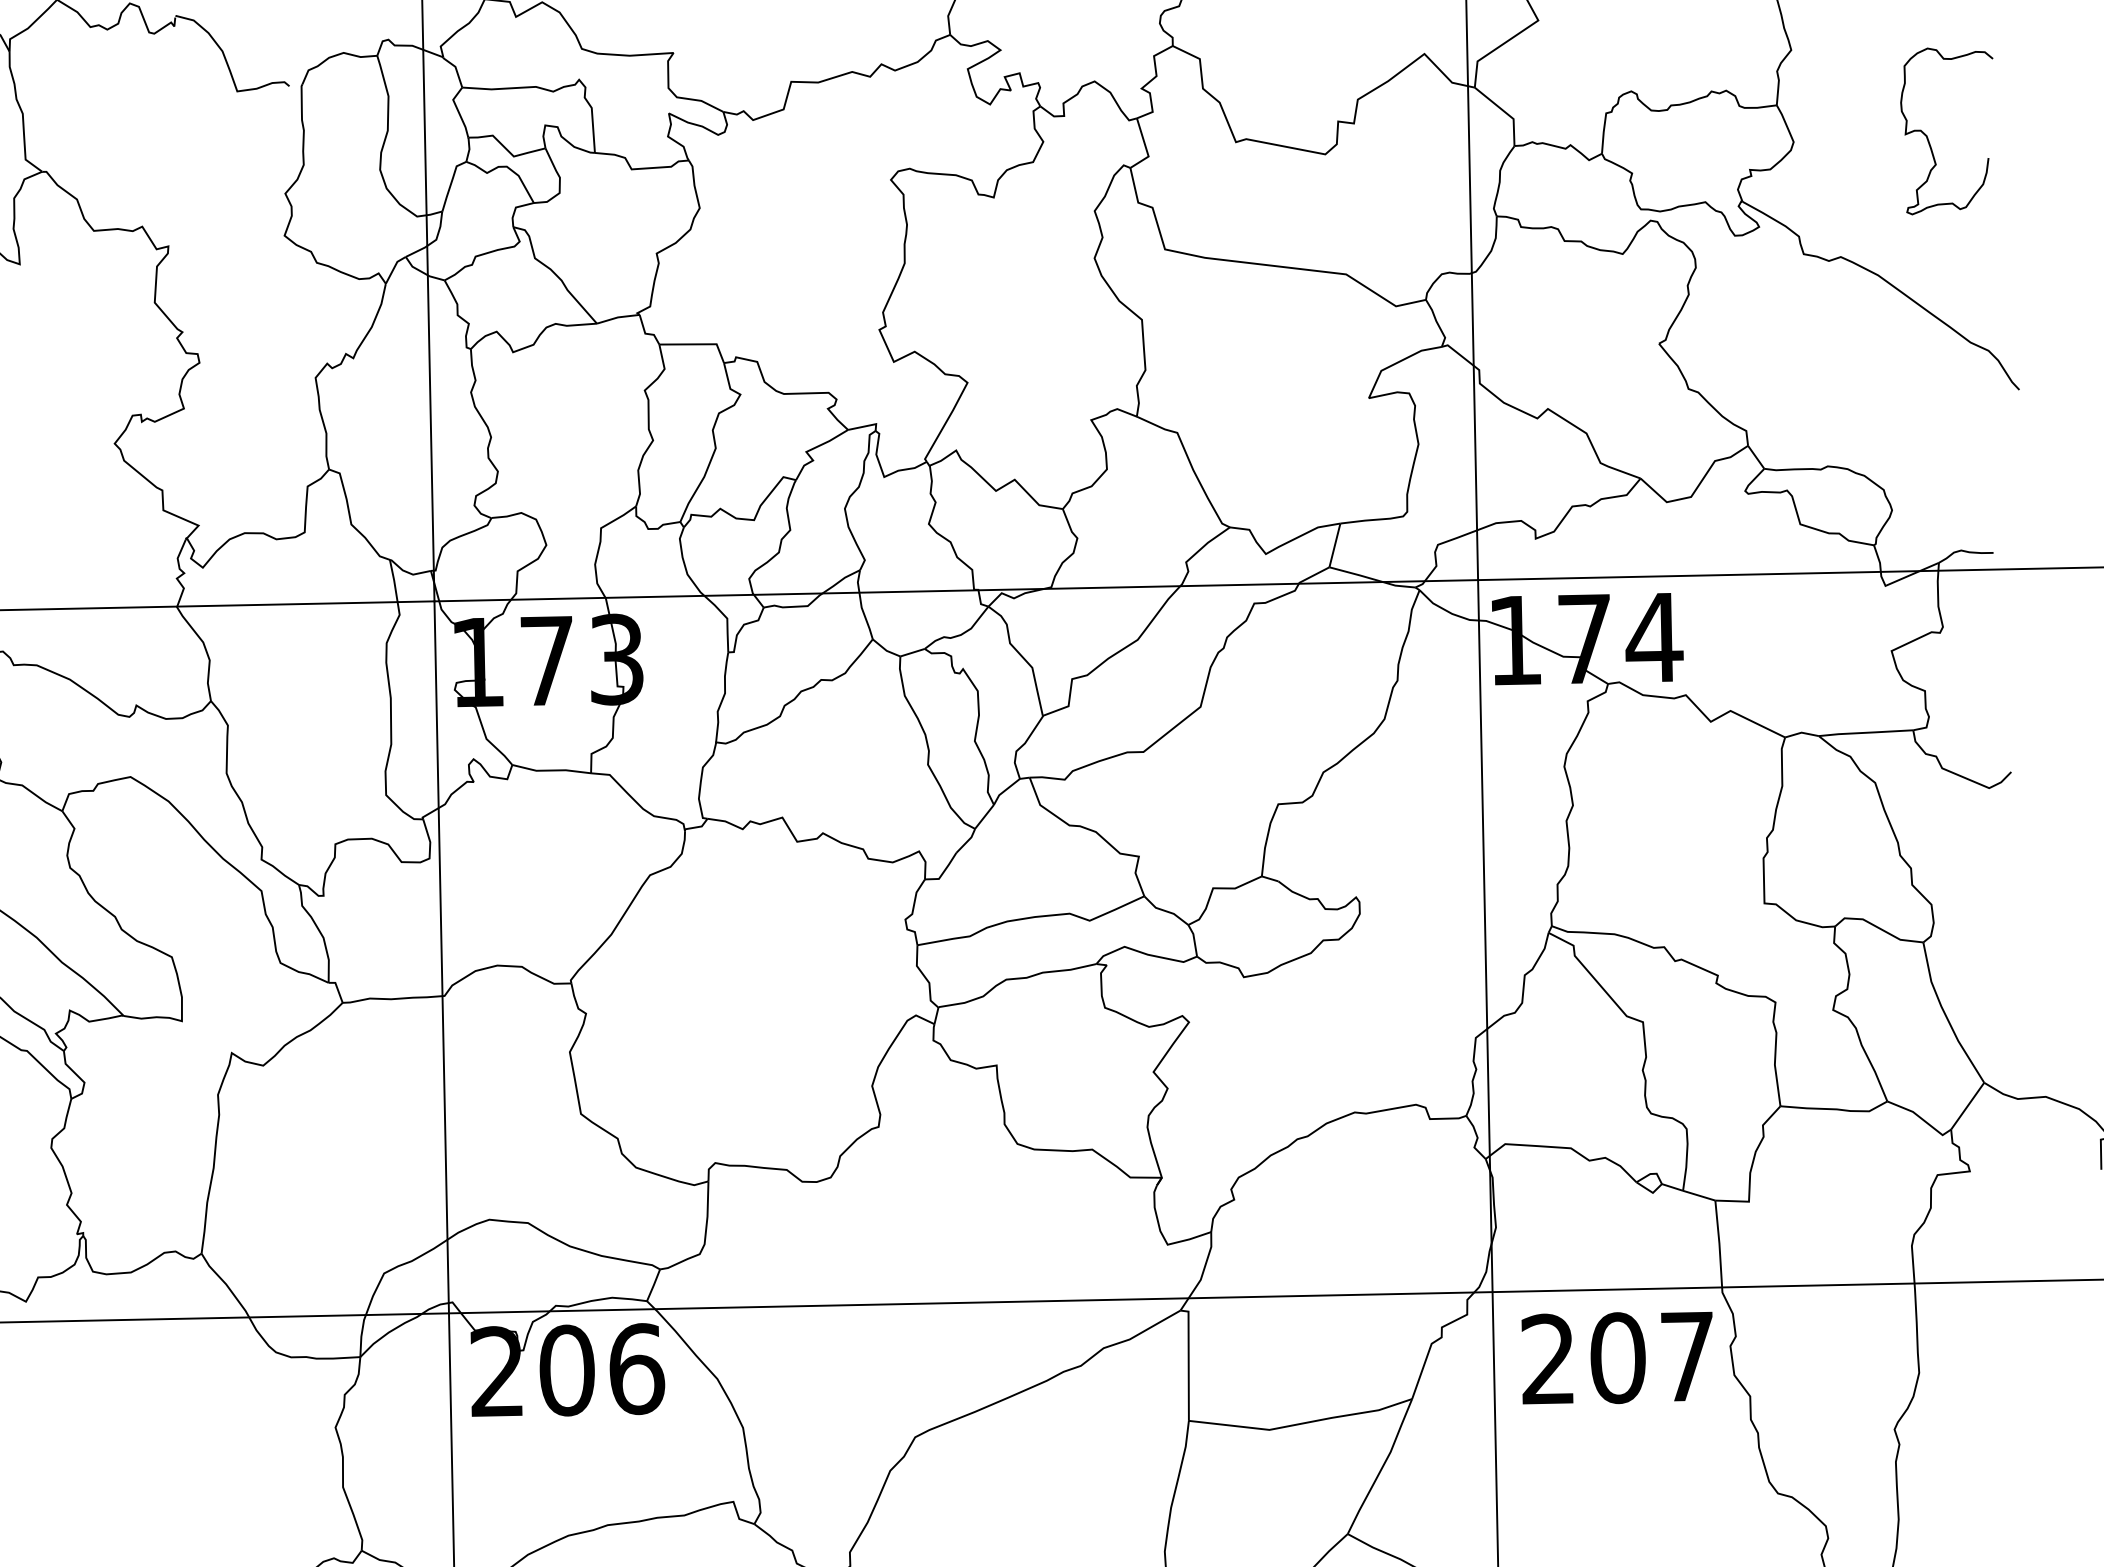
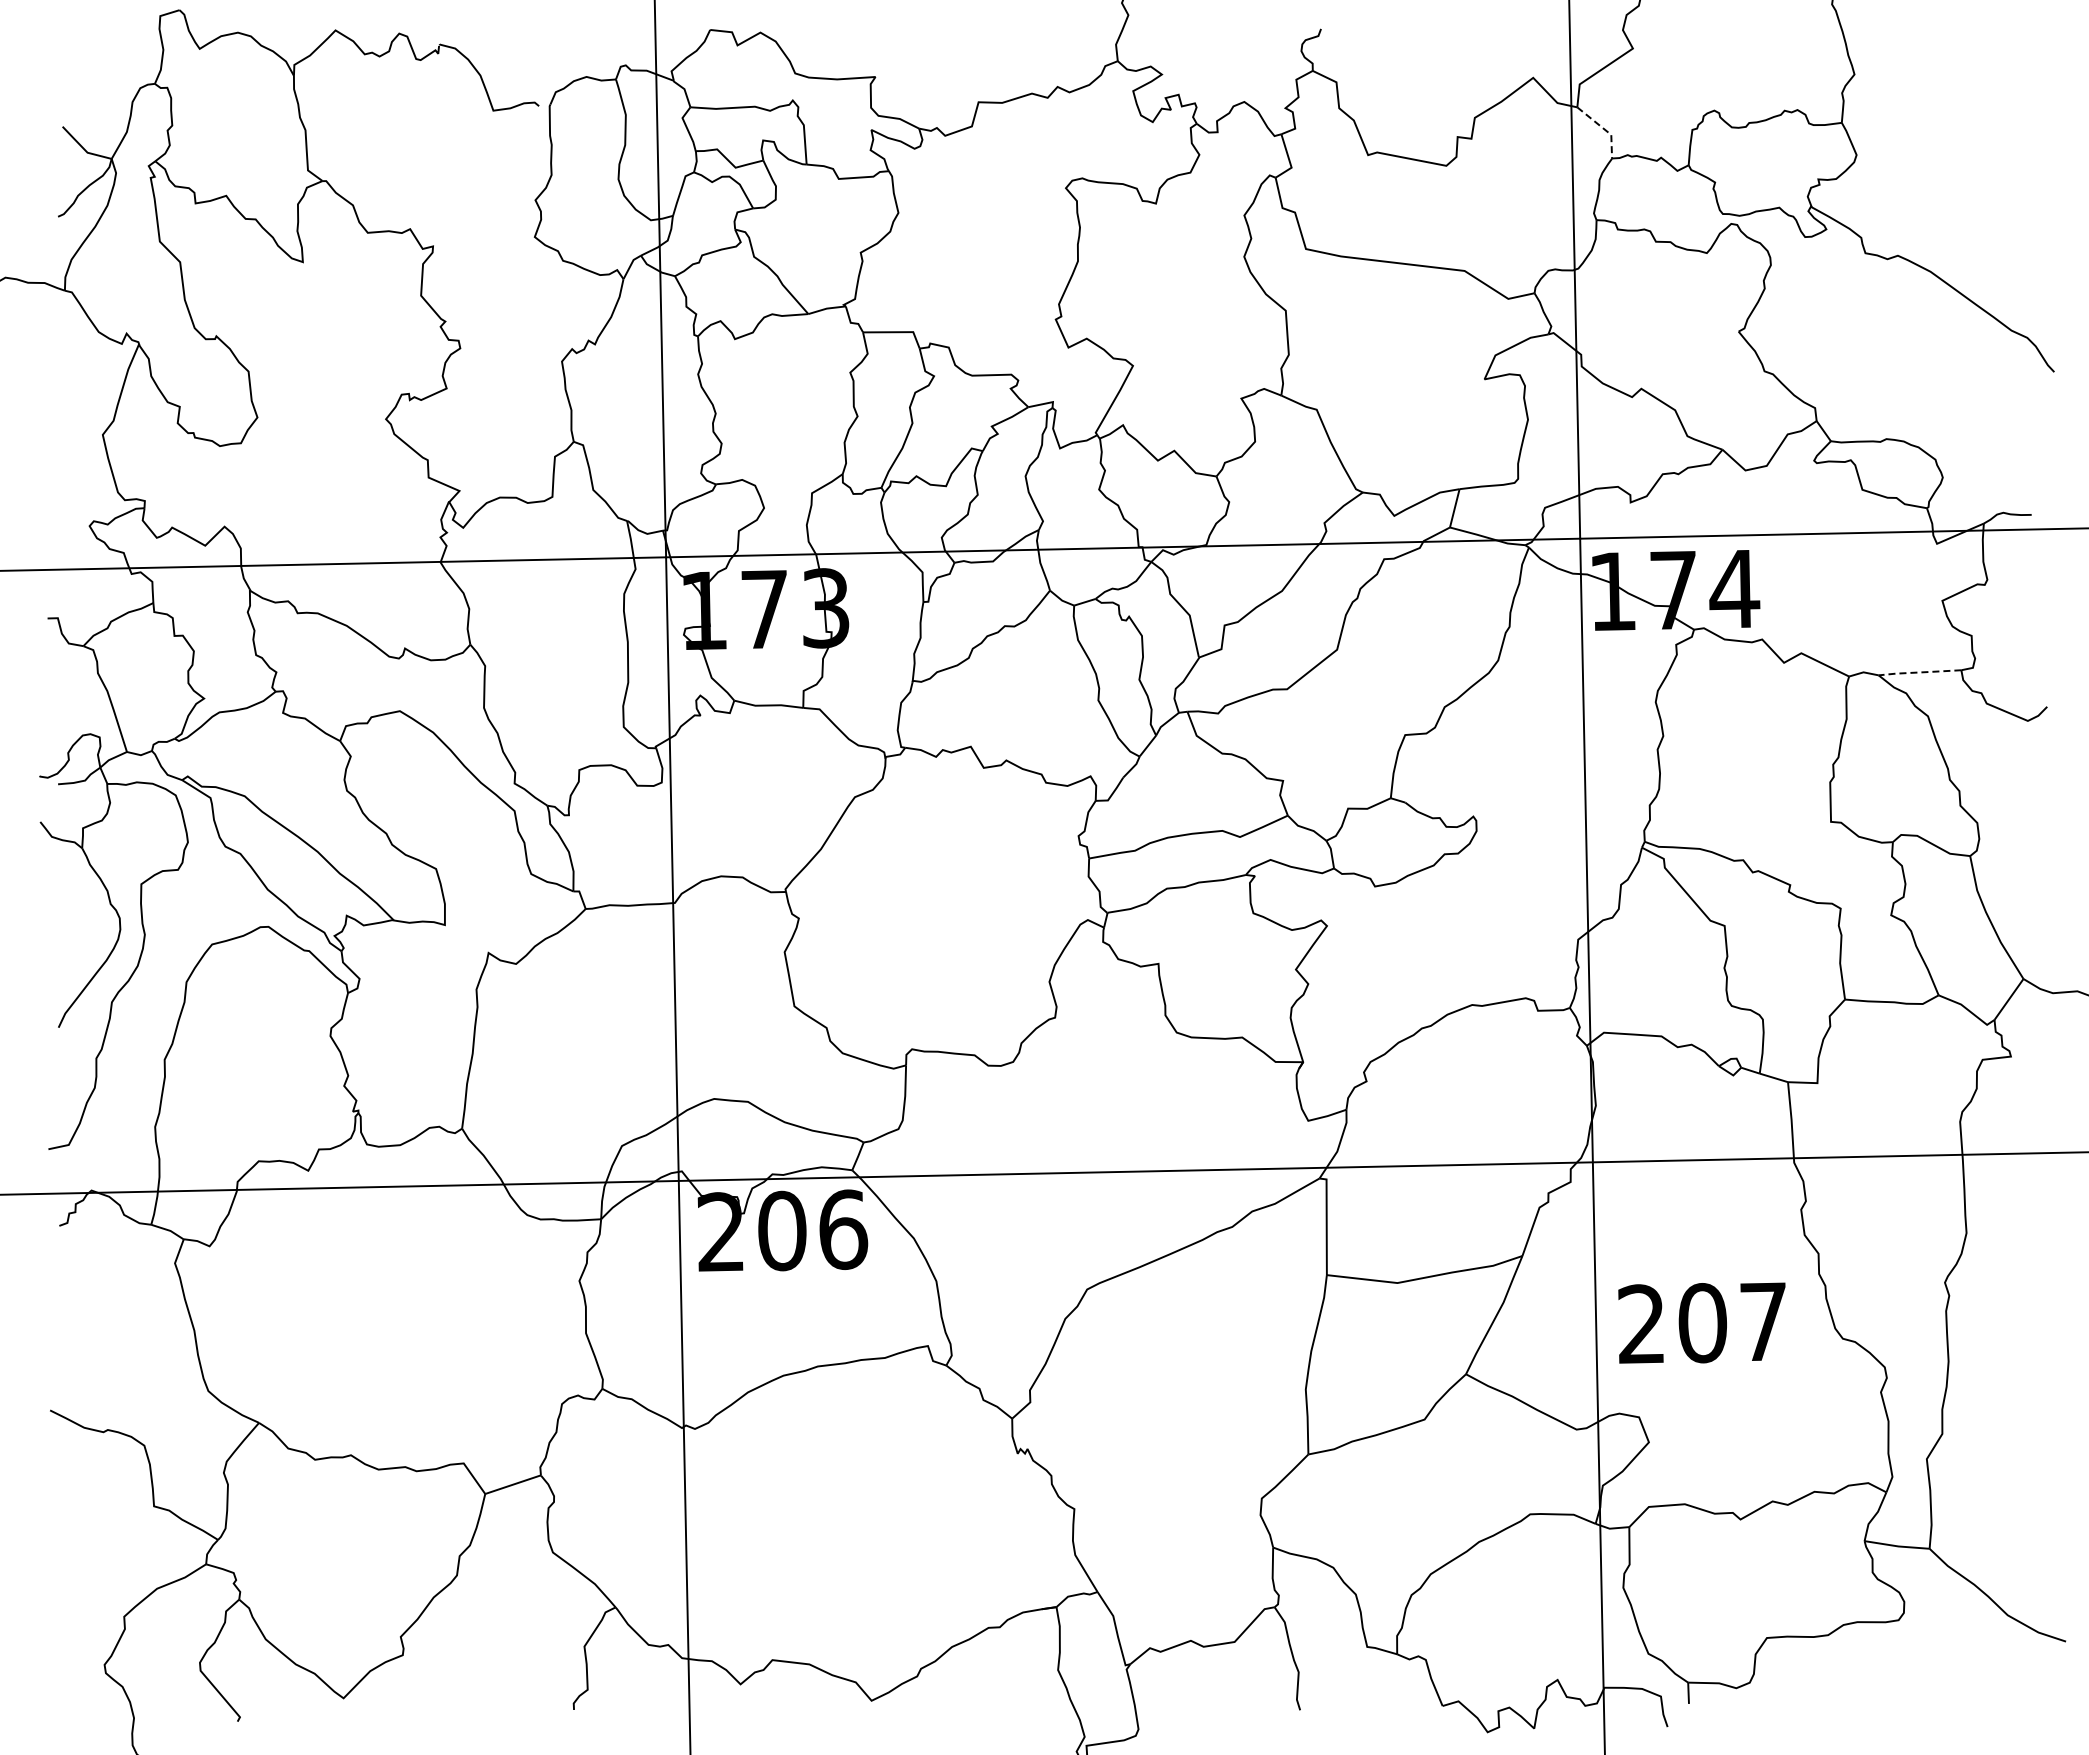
line: (1505, 112) -> (1604, 129), solid -> dashed
curve: (1928, 136) -> (1974, 150), removed
line: (1865, 732) -> (1919, 672), solid -> dashed
text: (1616, 1357) -> (1701, 1322), moved

